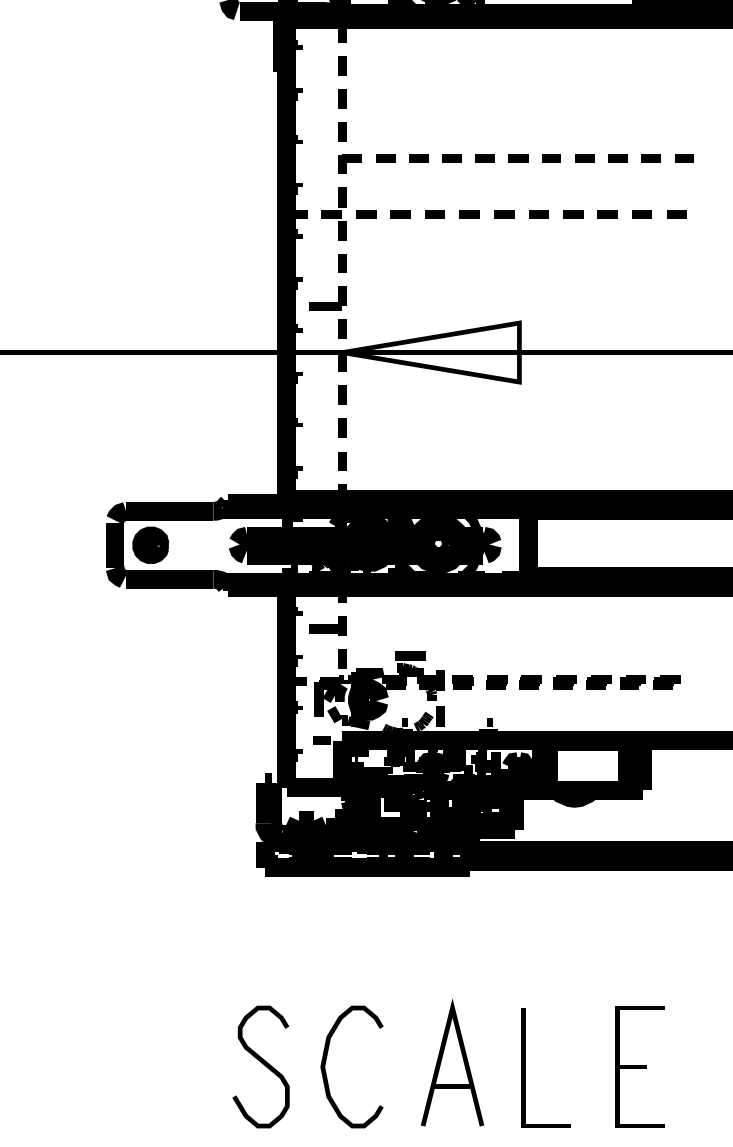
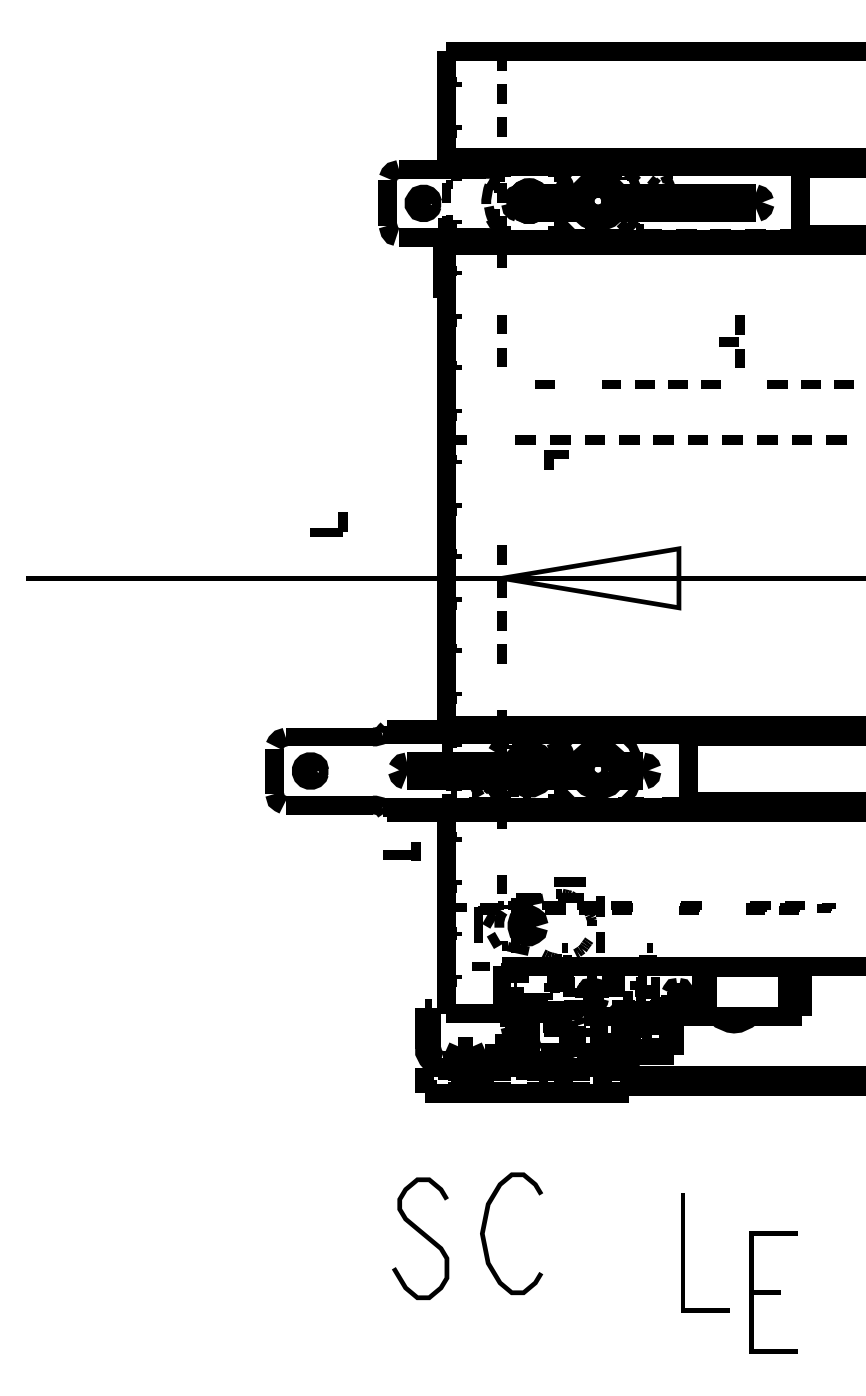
line: (341, 65) -> (501, 291), removed
line: (418, 158) -> (578, 384), removed
line: (584, 158) -> (744, 384), removed
part: (349, 163) -> (556, 459), moved
part: (333, 213) -> (731, 341), moved
line: (341, 262) -> (501, 488), removed
part: (327, 298) -> (328, 524), moved
line: (341, 460) -> (501, 686), removed
part: (327, 625) -> (401, 851), moved
part: (496, 681) -> (656, 907), removed
part: (564, 681) -> (724, 907), removed
part: (666, 681) -> (826, 907), size x0.7
curve: (326, 1059) -> (486, 1226), moved
part: (451, 1062) -> (611, 1288), removed
curve: (262, 1064) -> (422, 1236), moved
part: (639, 1066) -> (773, 1292), moved
line: (524, 1067) -> (684, 1252), moved

